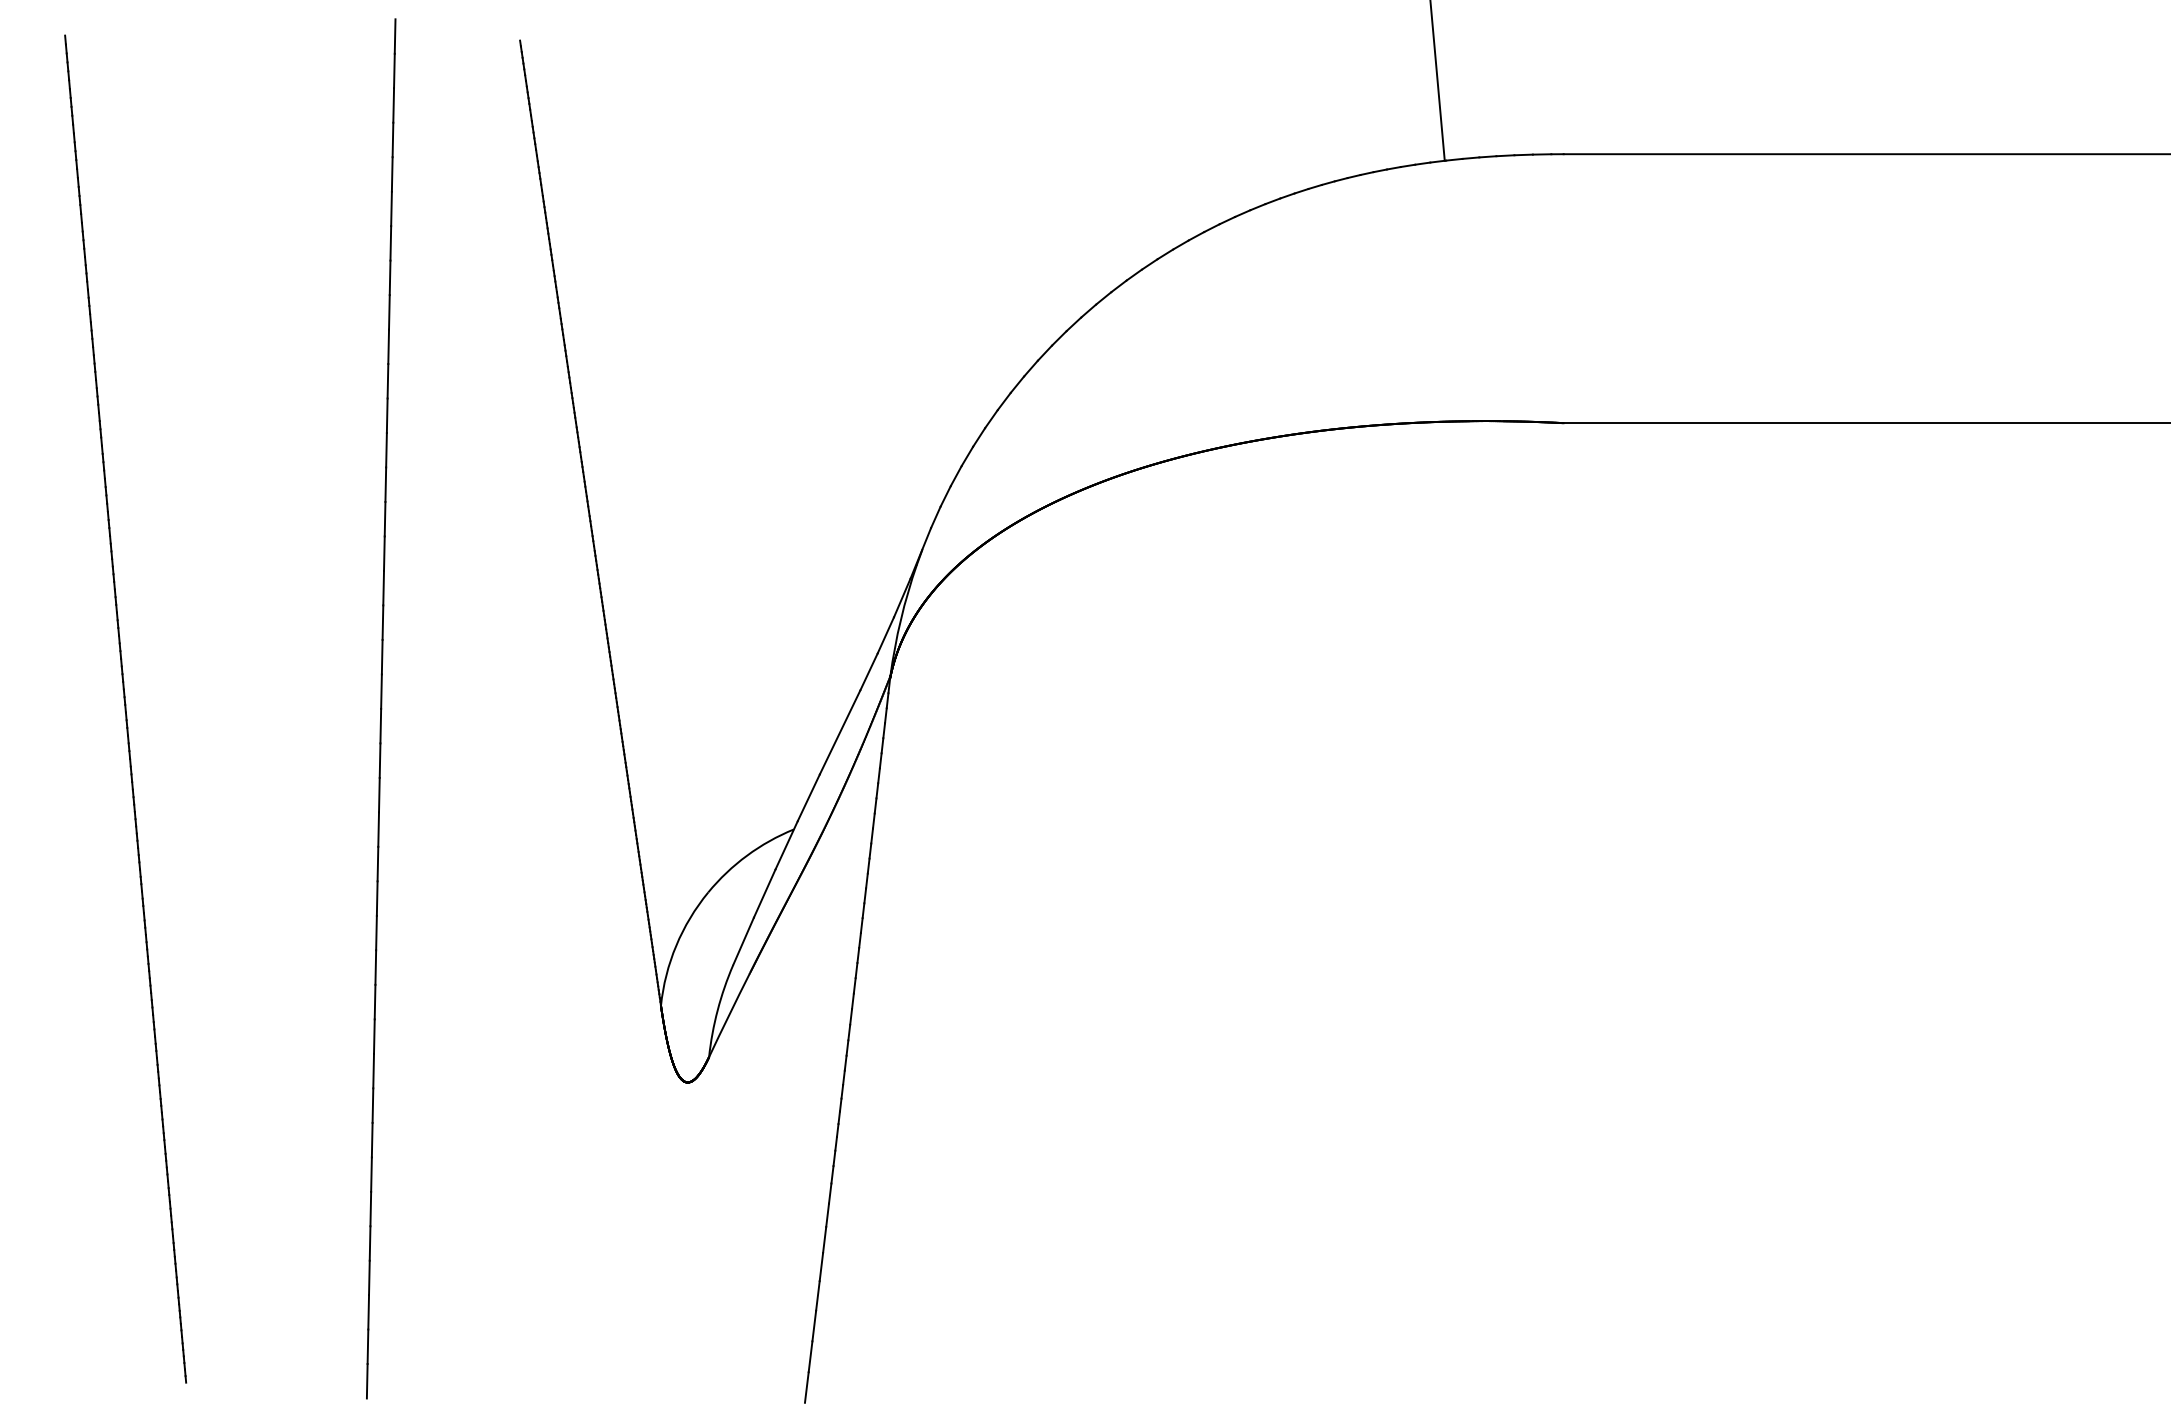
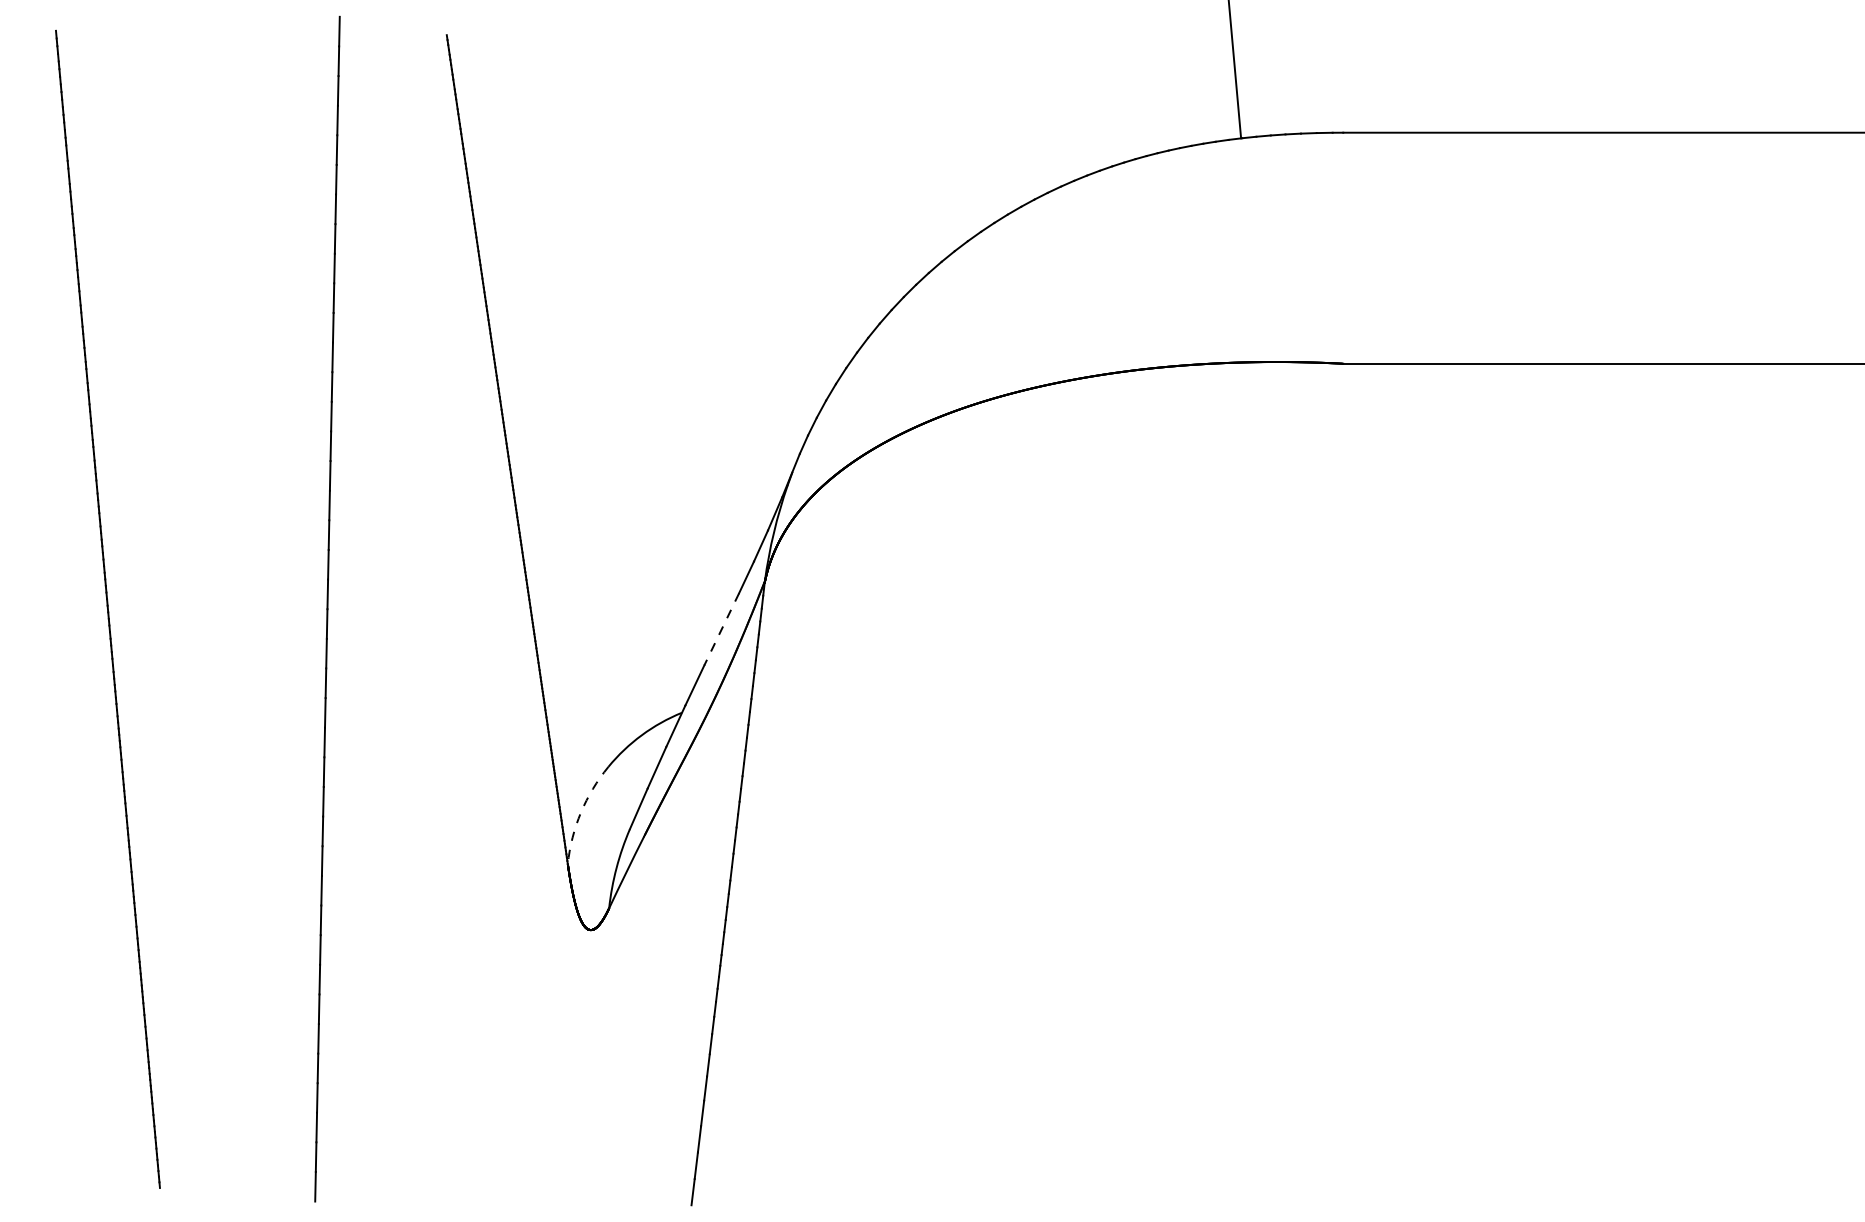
line: (840, 732) -> (722, 629), solid -> dashed
arc: (676, 945) -> (581, 812), solid -> dashed

